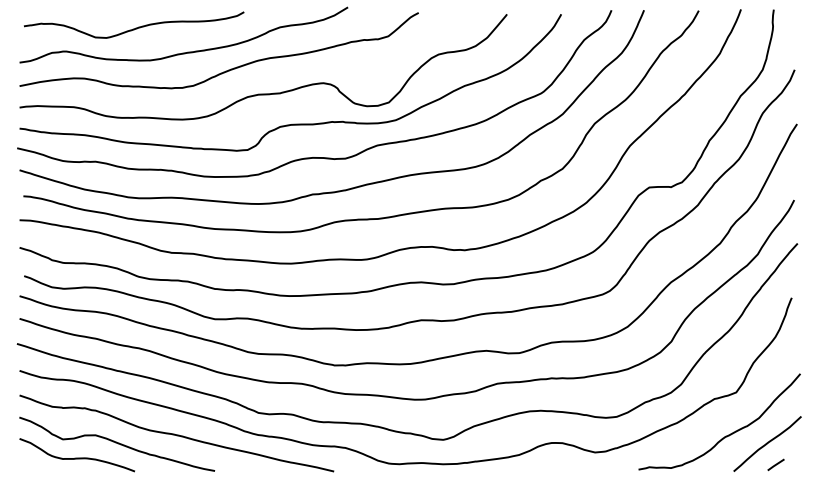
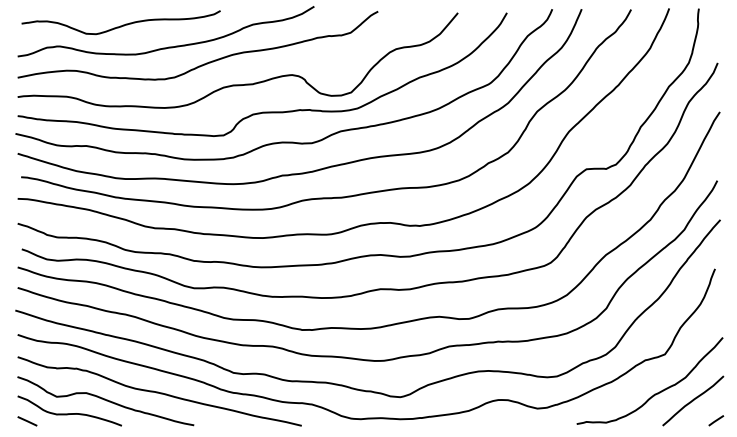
line: (775, 464) -> (715, 420), moved
line: (30, 466) -> (27, 421), added

